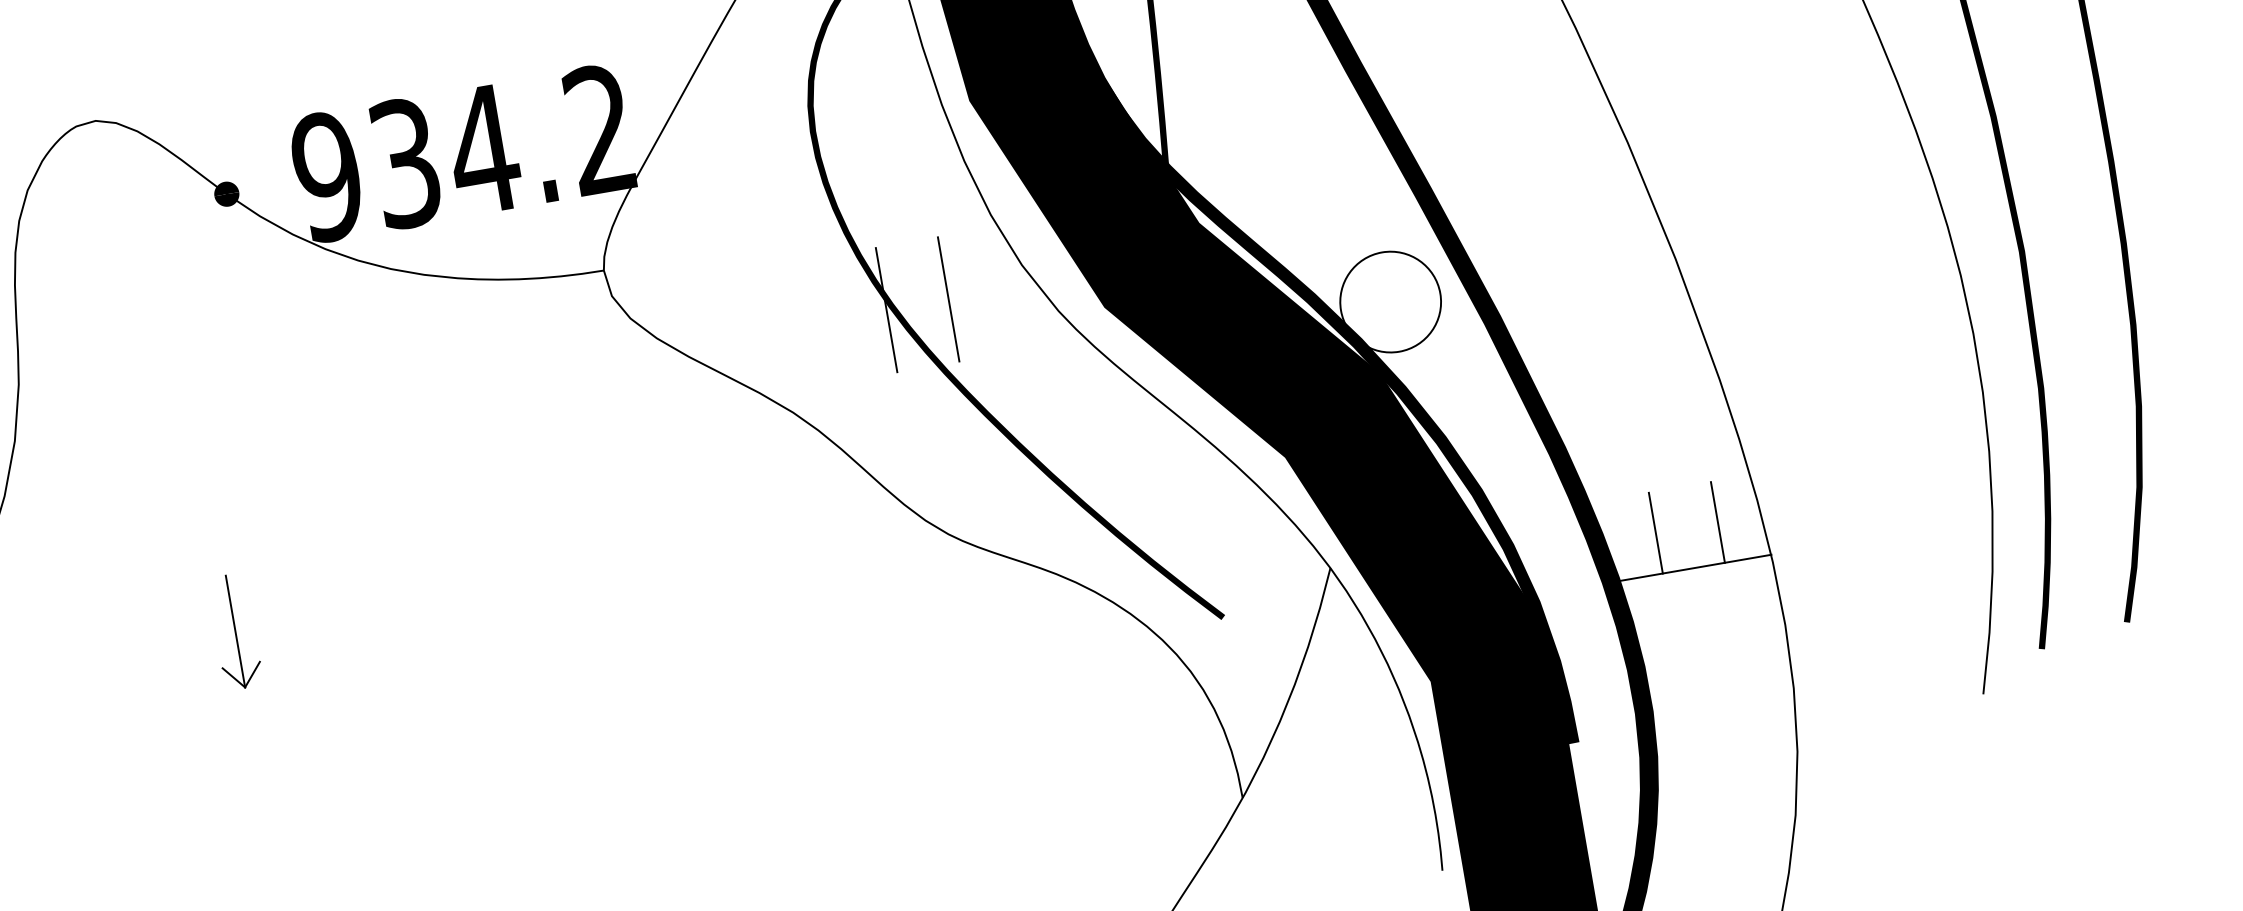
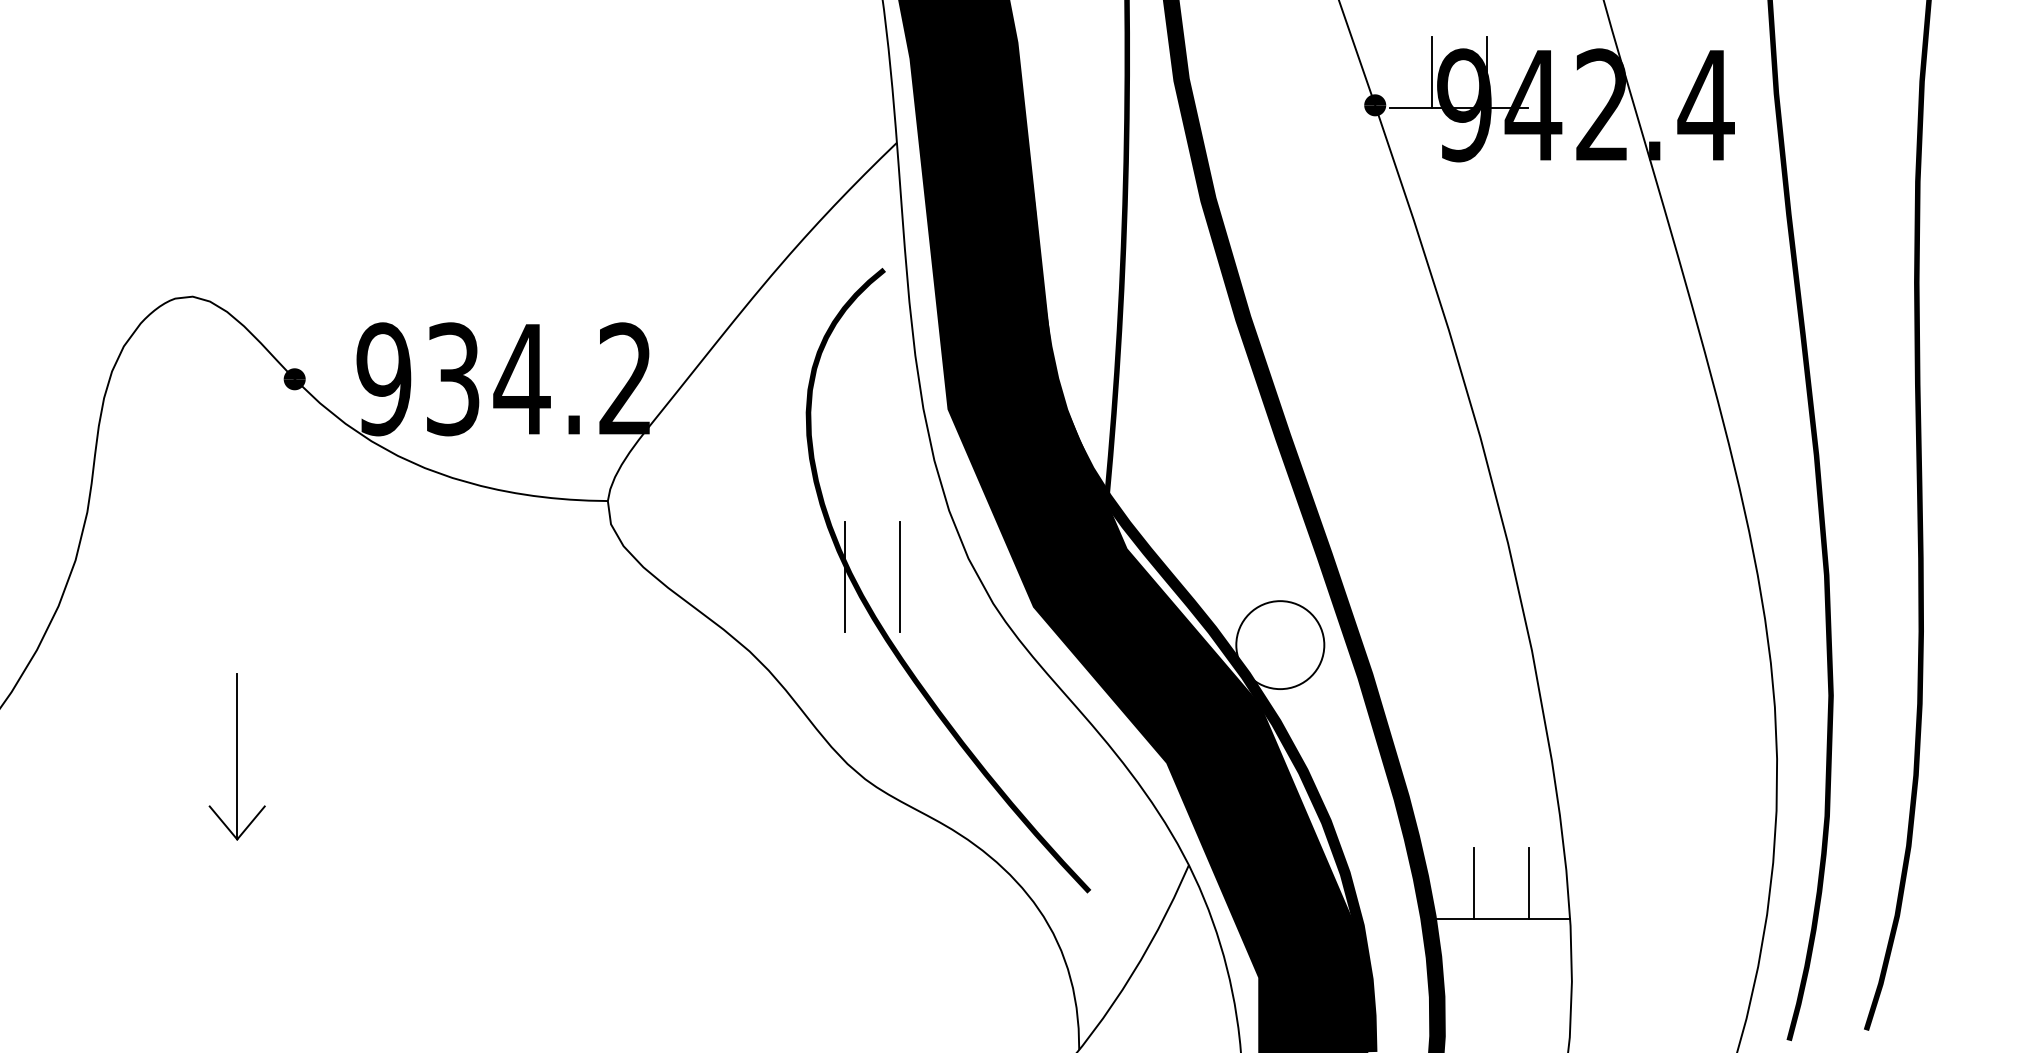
part: (234, 631) -> (236, 756), size x1.67

